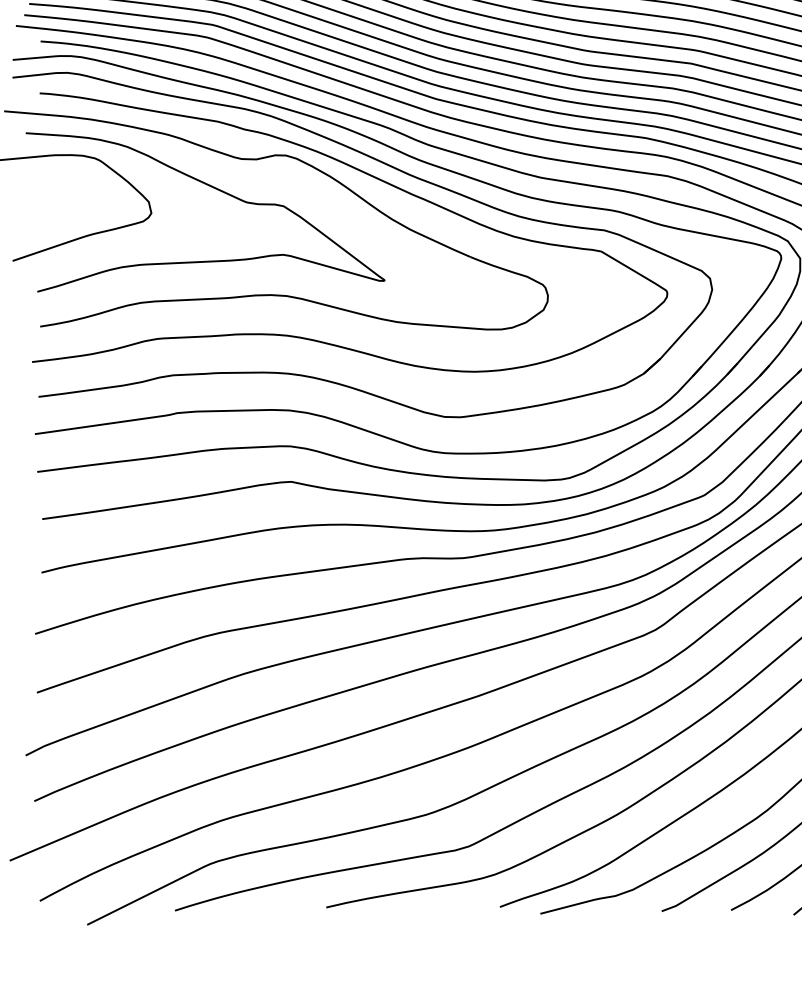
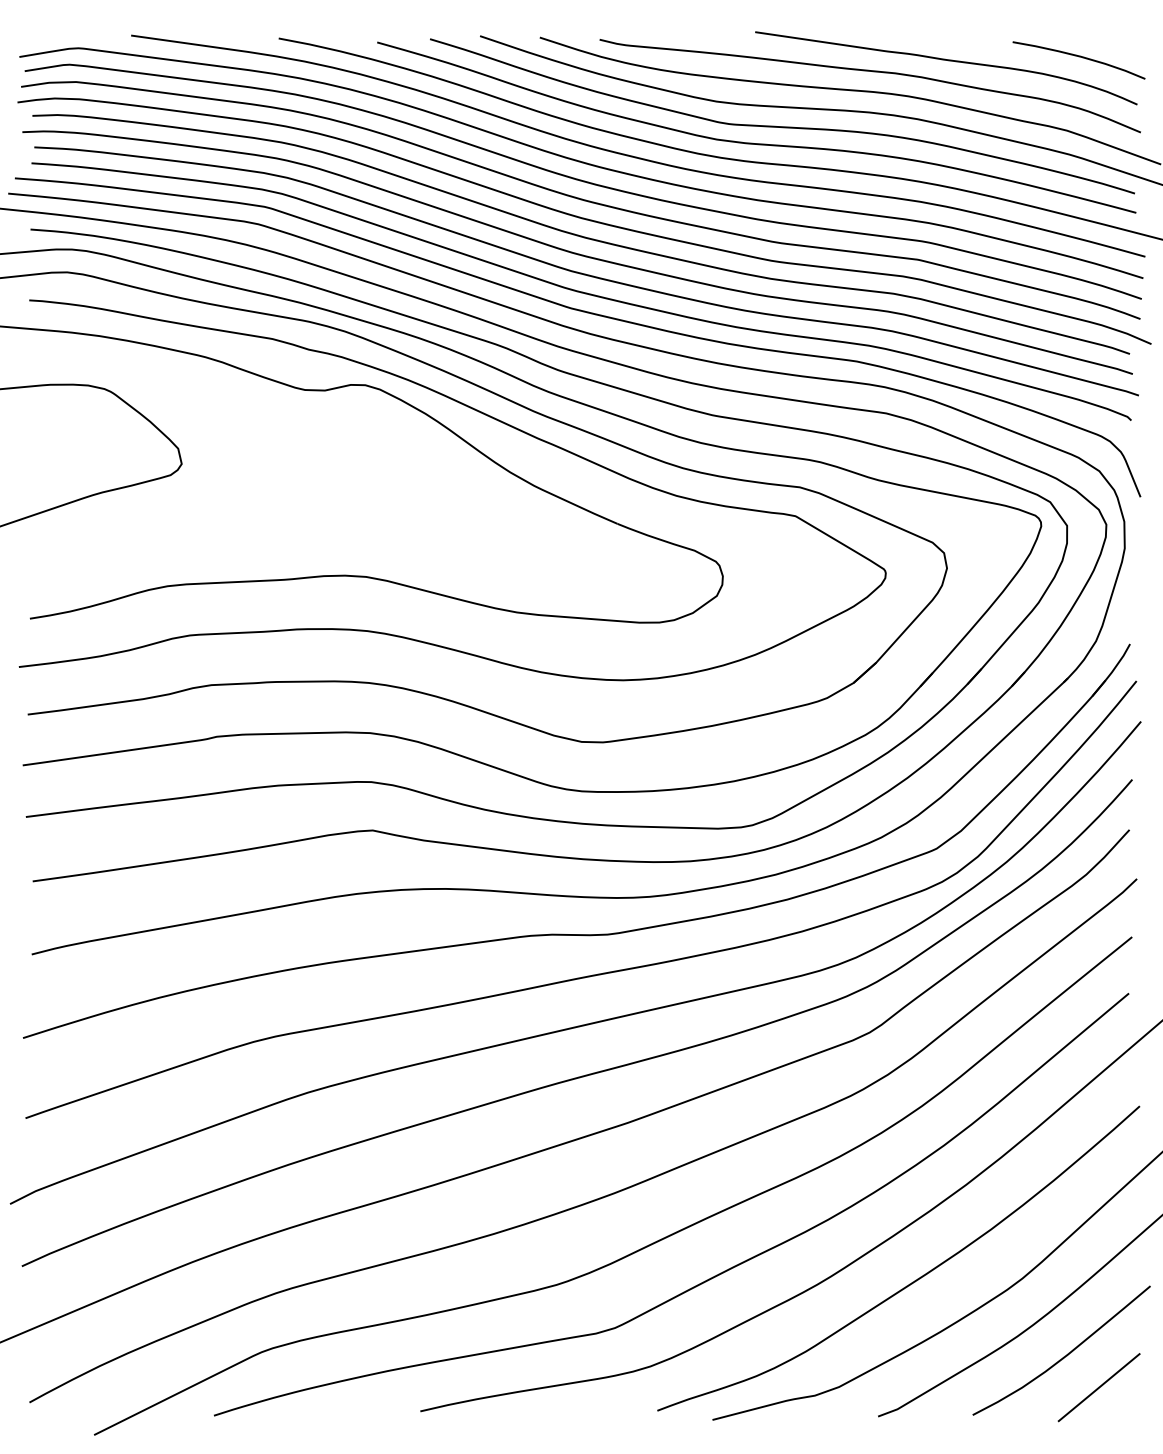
part: (214, 188) -> (267, 430), removed

